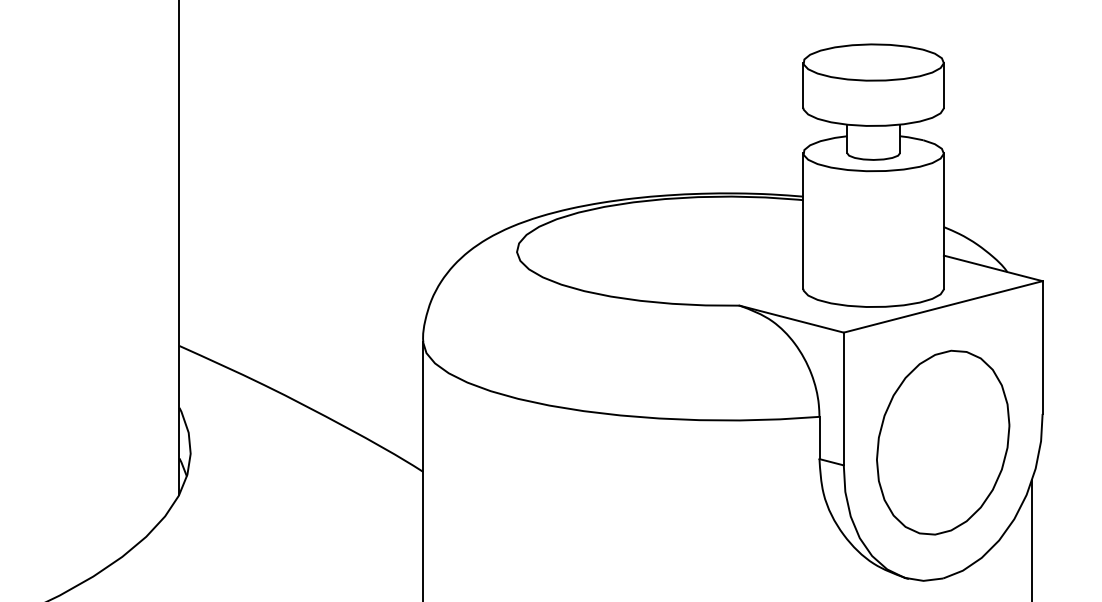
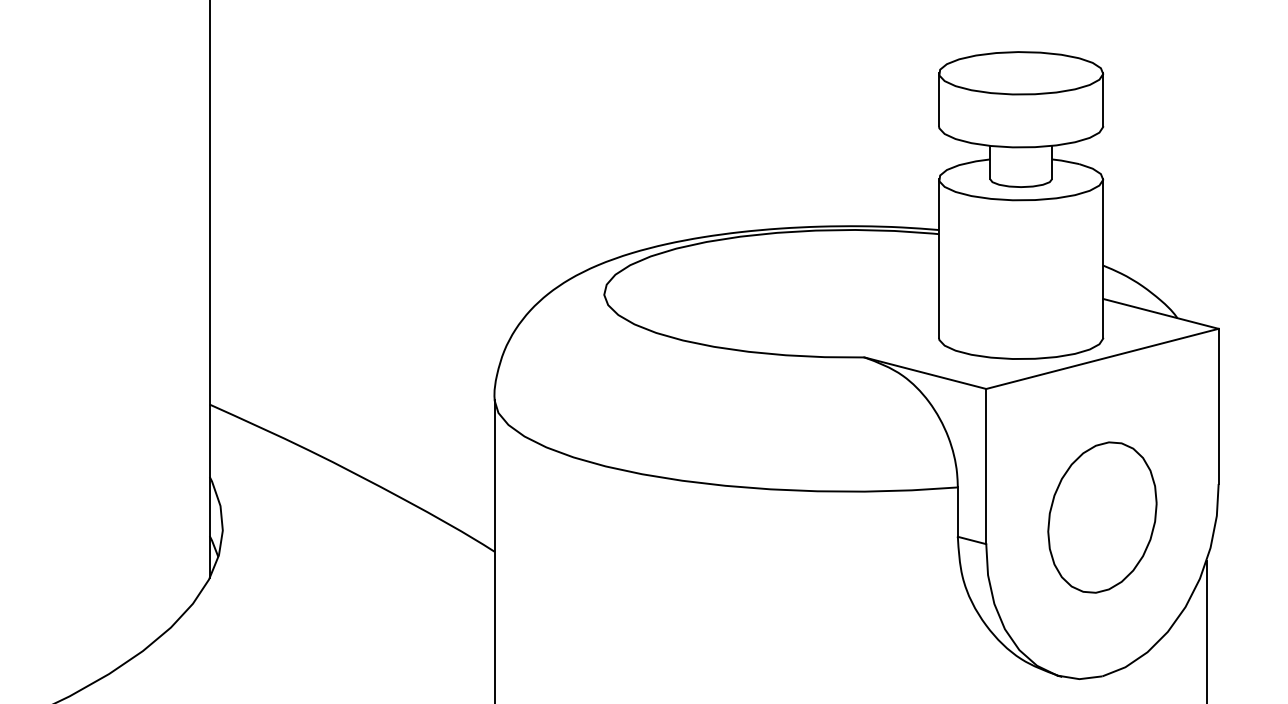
part: (943, 442) -> (1102, 517), size x0.7

